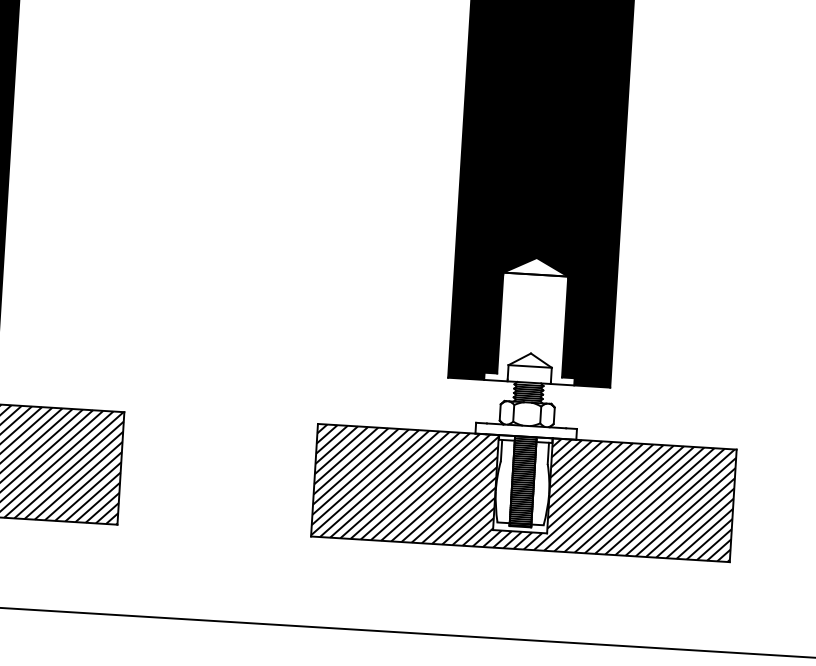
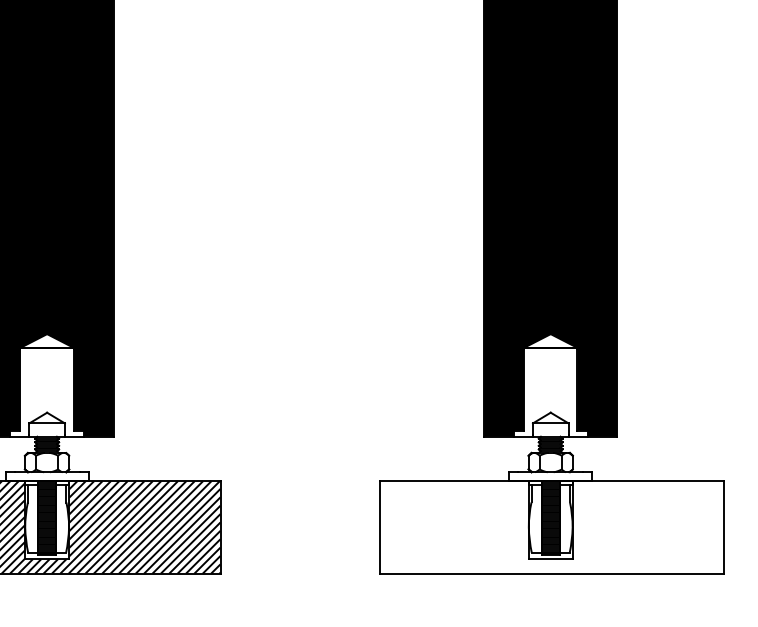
hatch: (523, 493) -> (551, 527), removed

